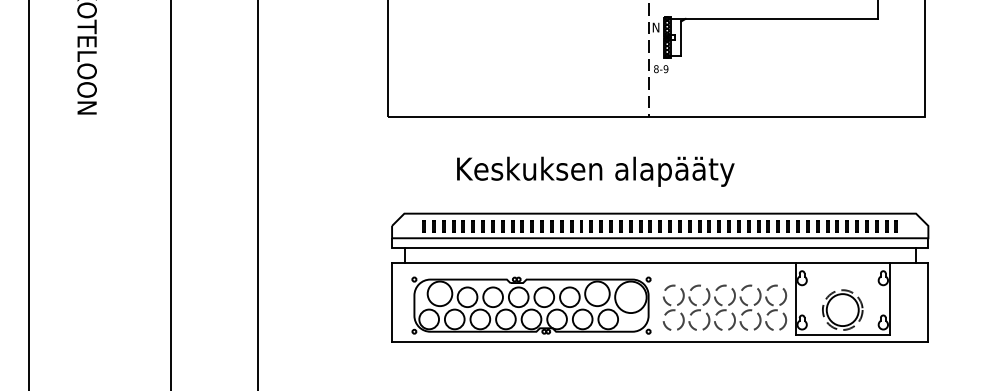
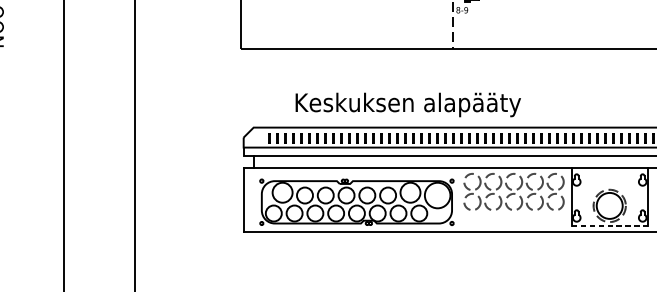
text: (595, 171) -> (408, 104), moved
part: (724, 307) -> (513, 191), moved
line: (842, 334) -> (609, 225), solid -> dashed

